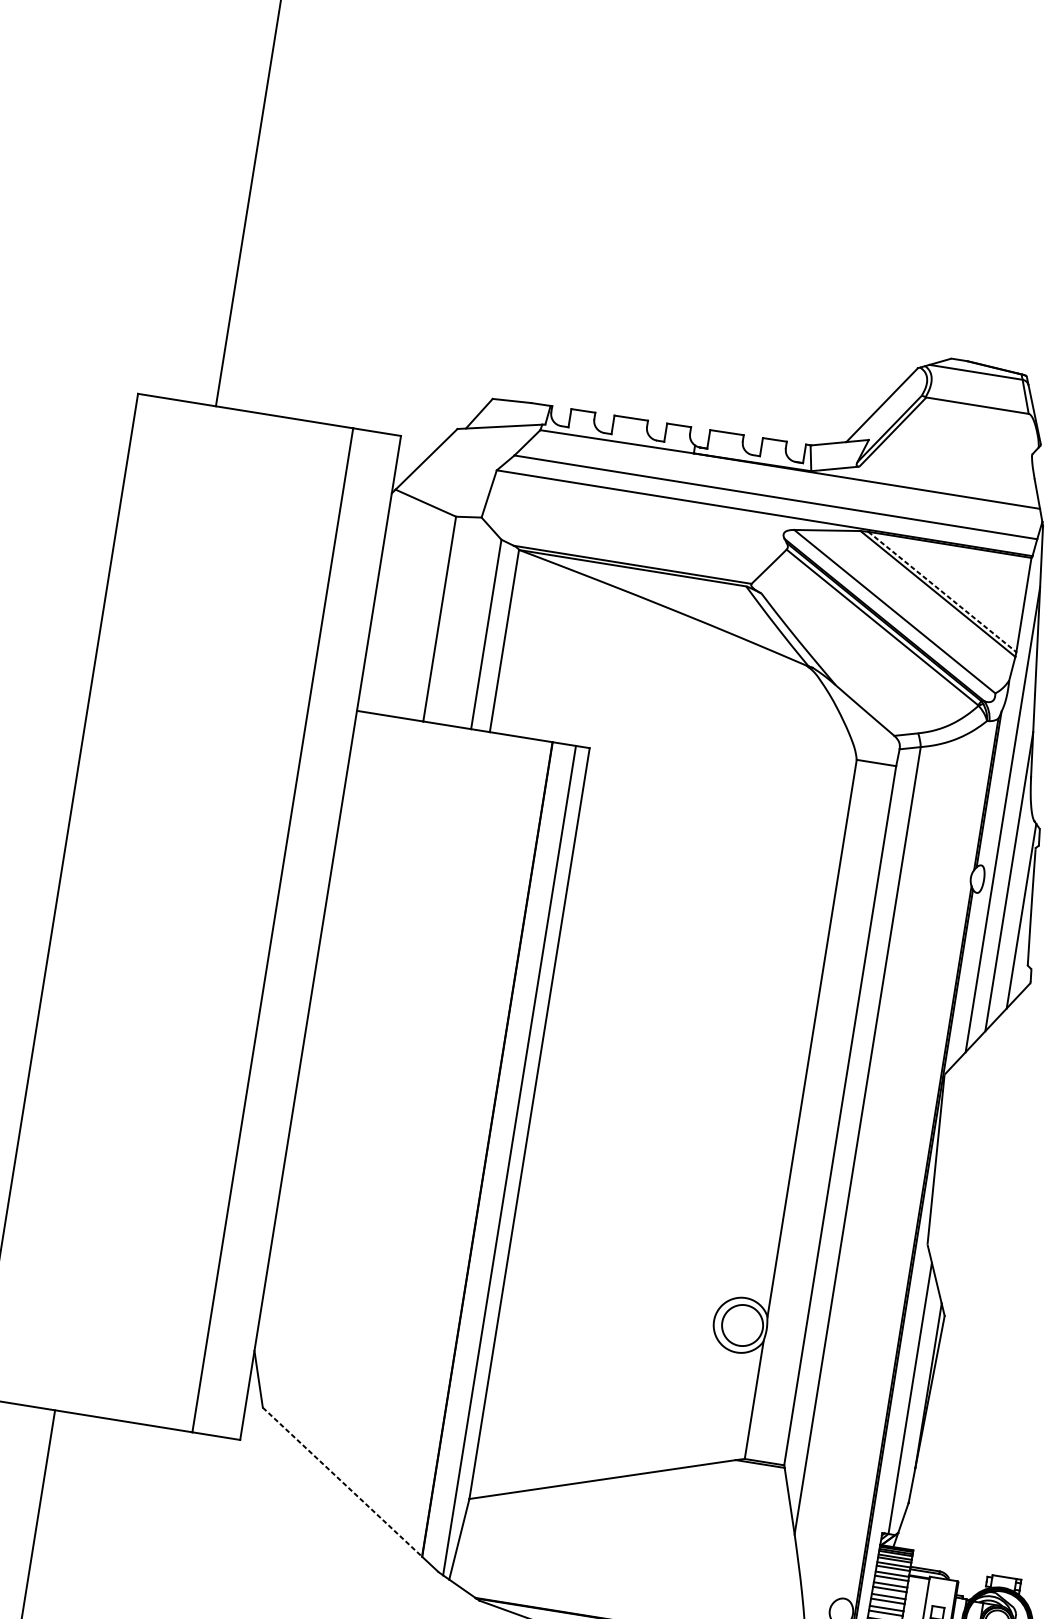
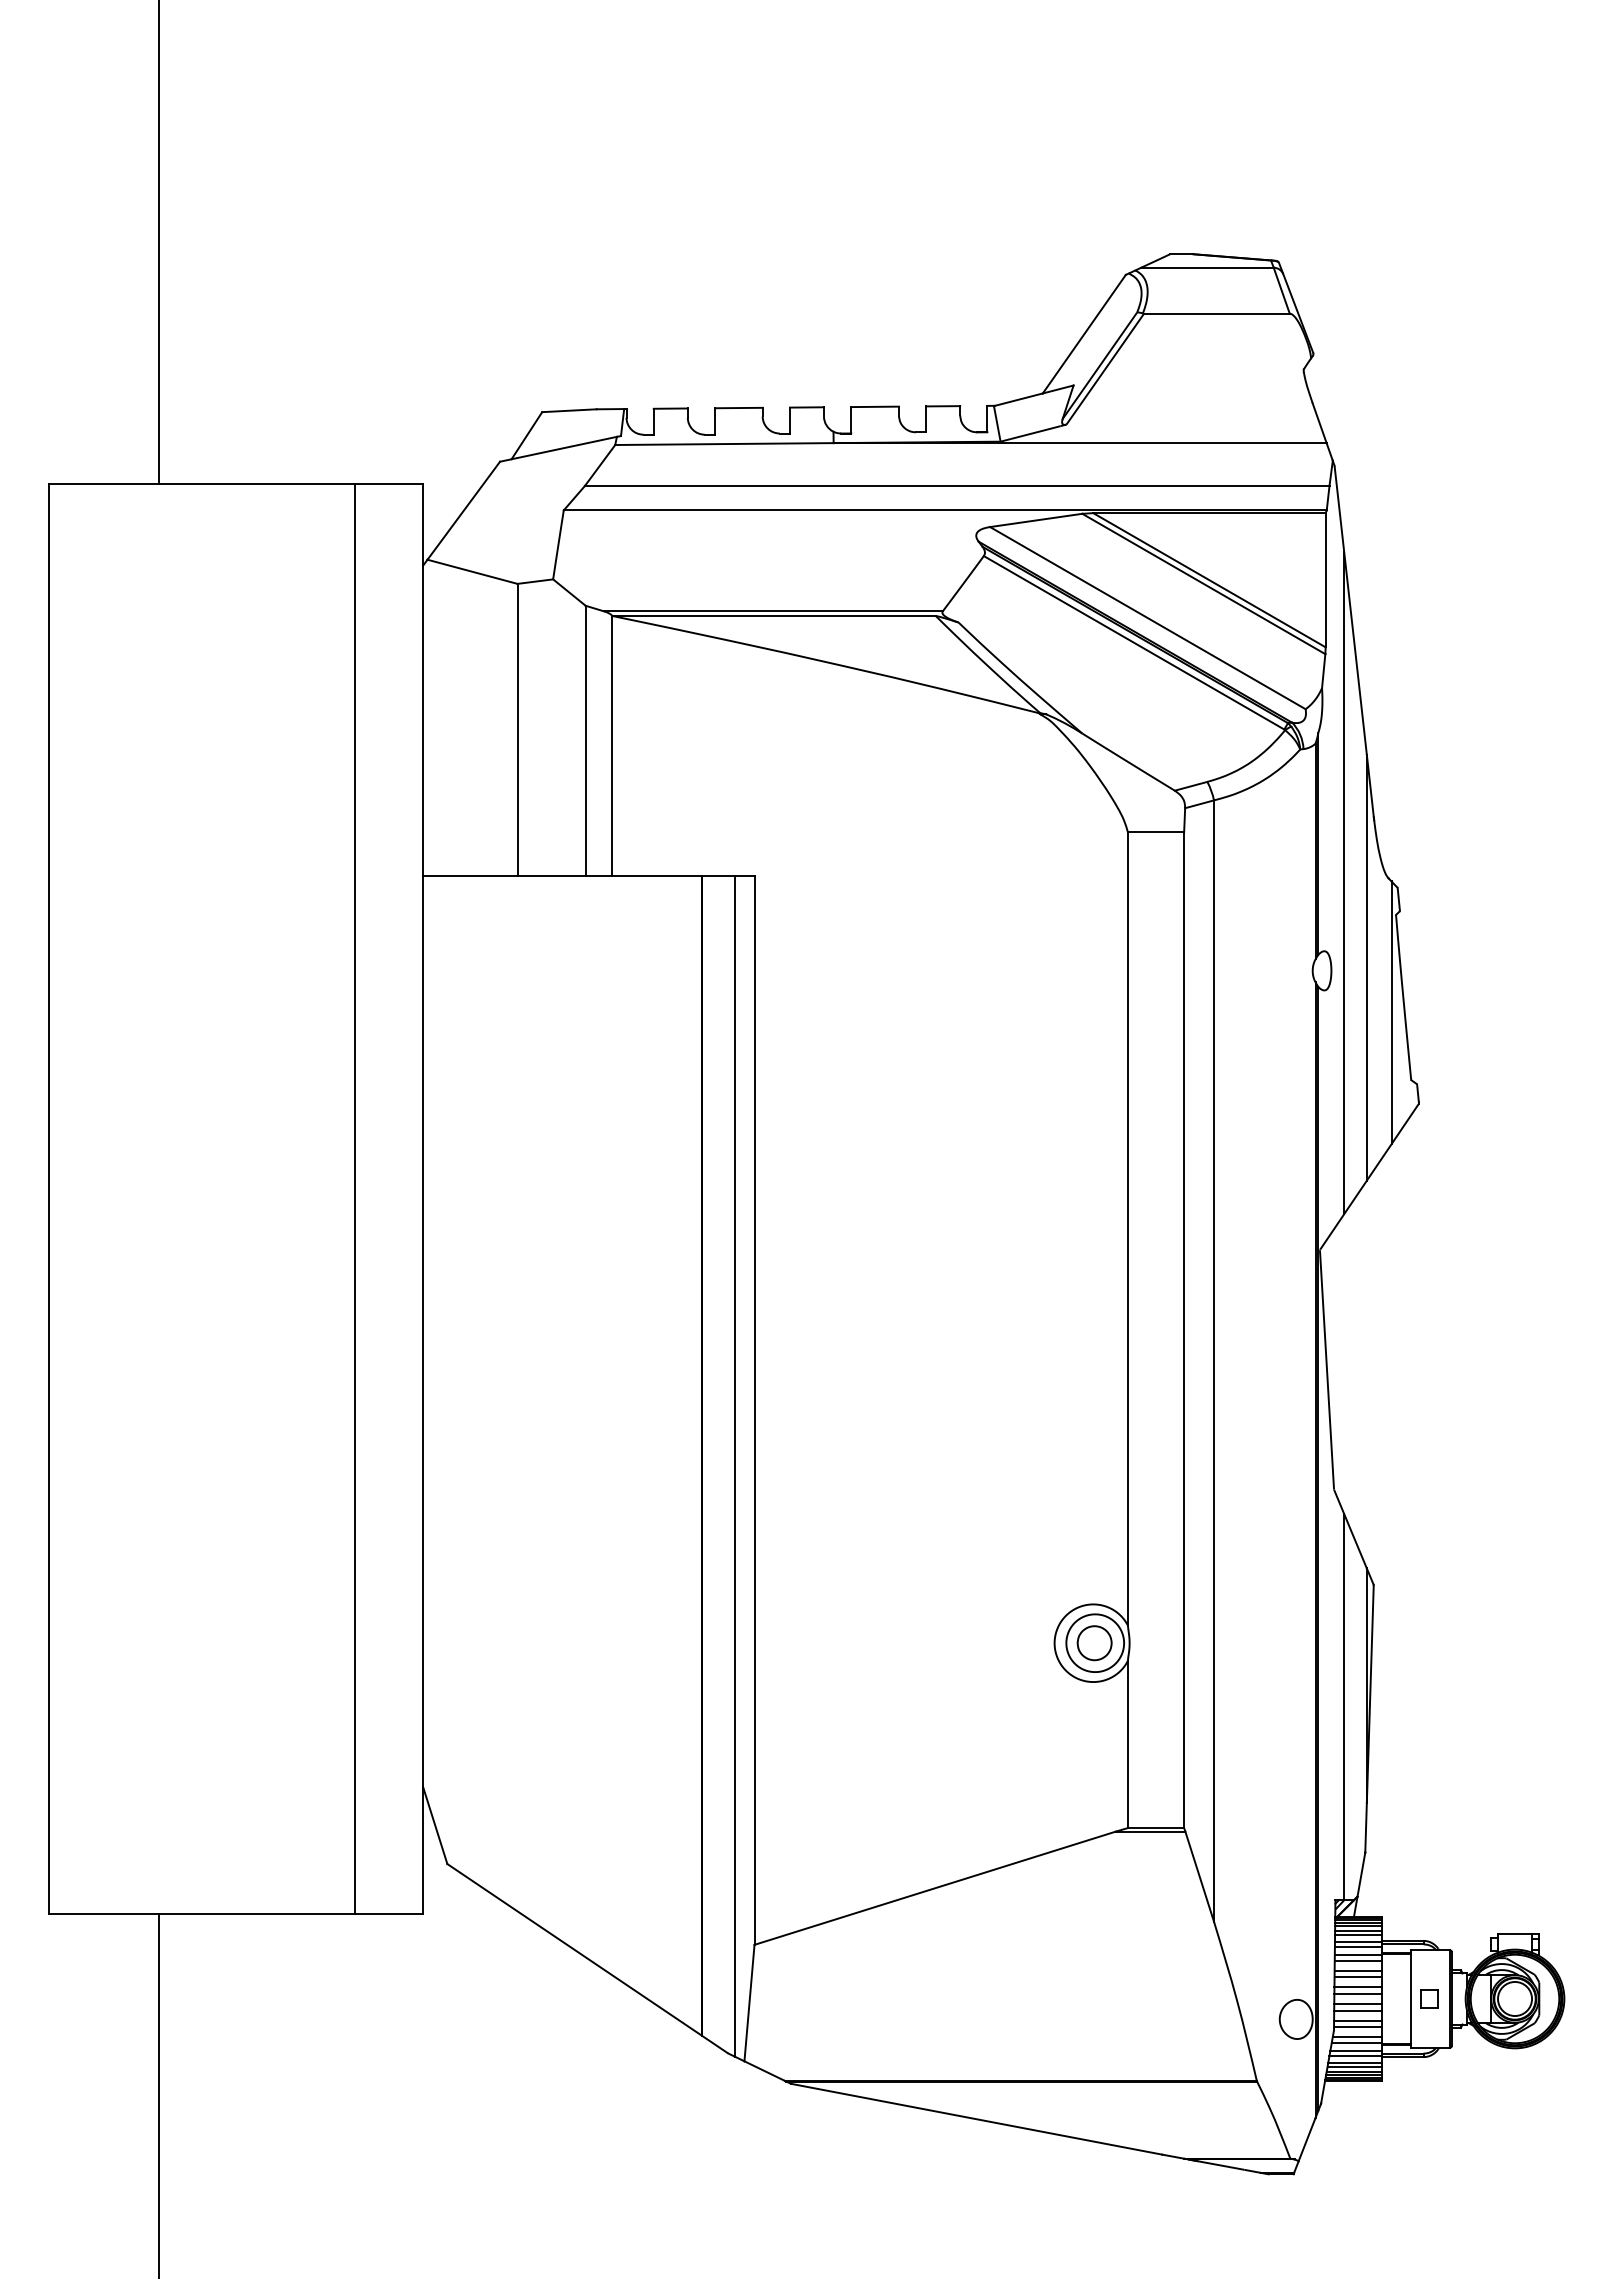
line: (942, 592) -> (1209, 580), dashed -> solid
part: (742, 1325) -> (1094, 1643), added
line: (342, 1482) -> (574, 1950), dashed -> solid

